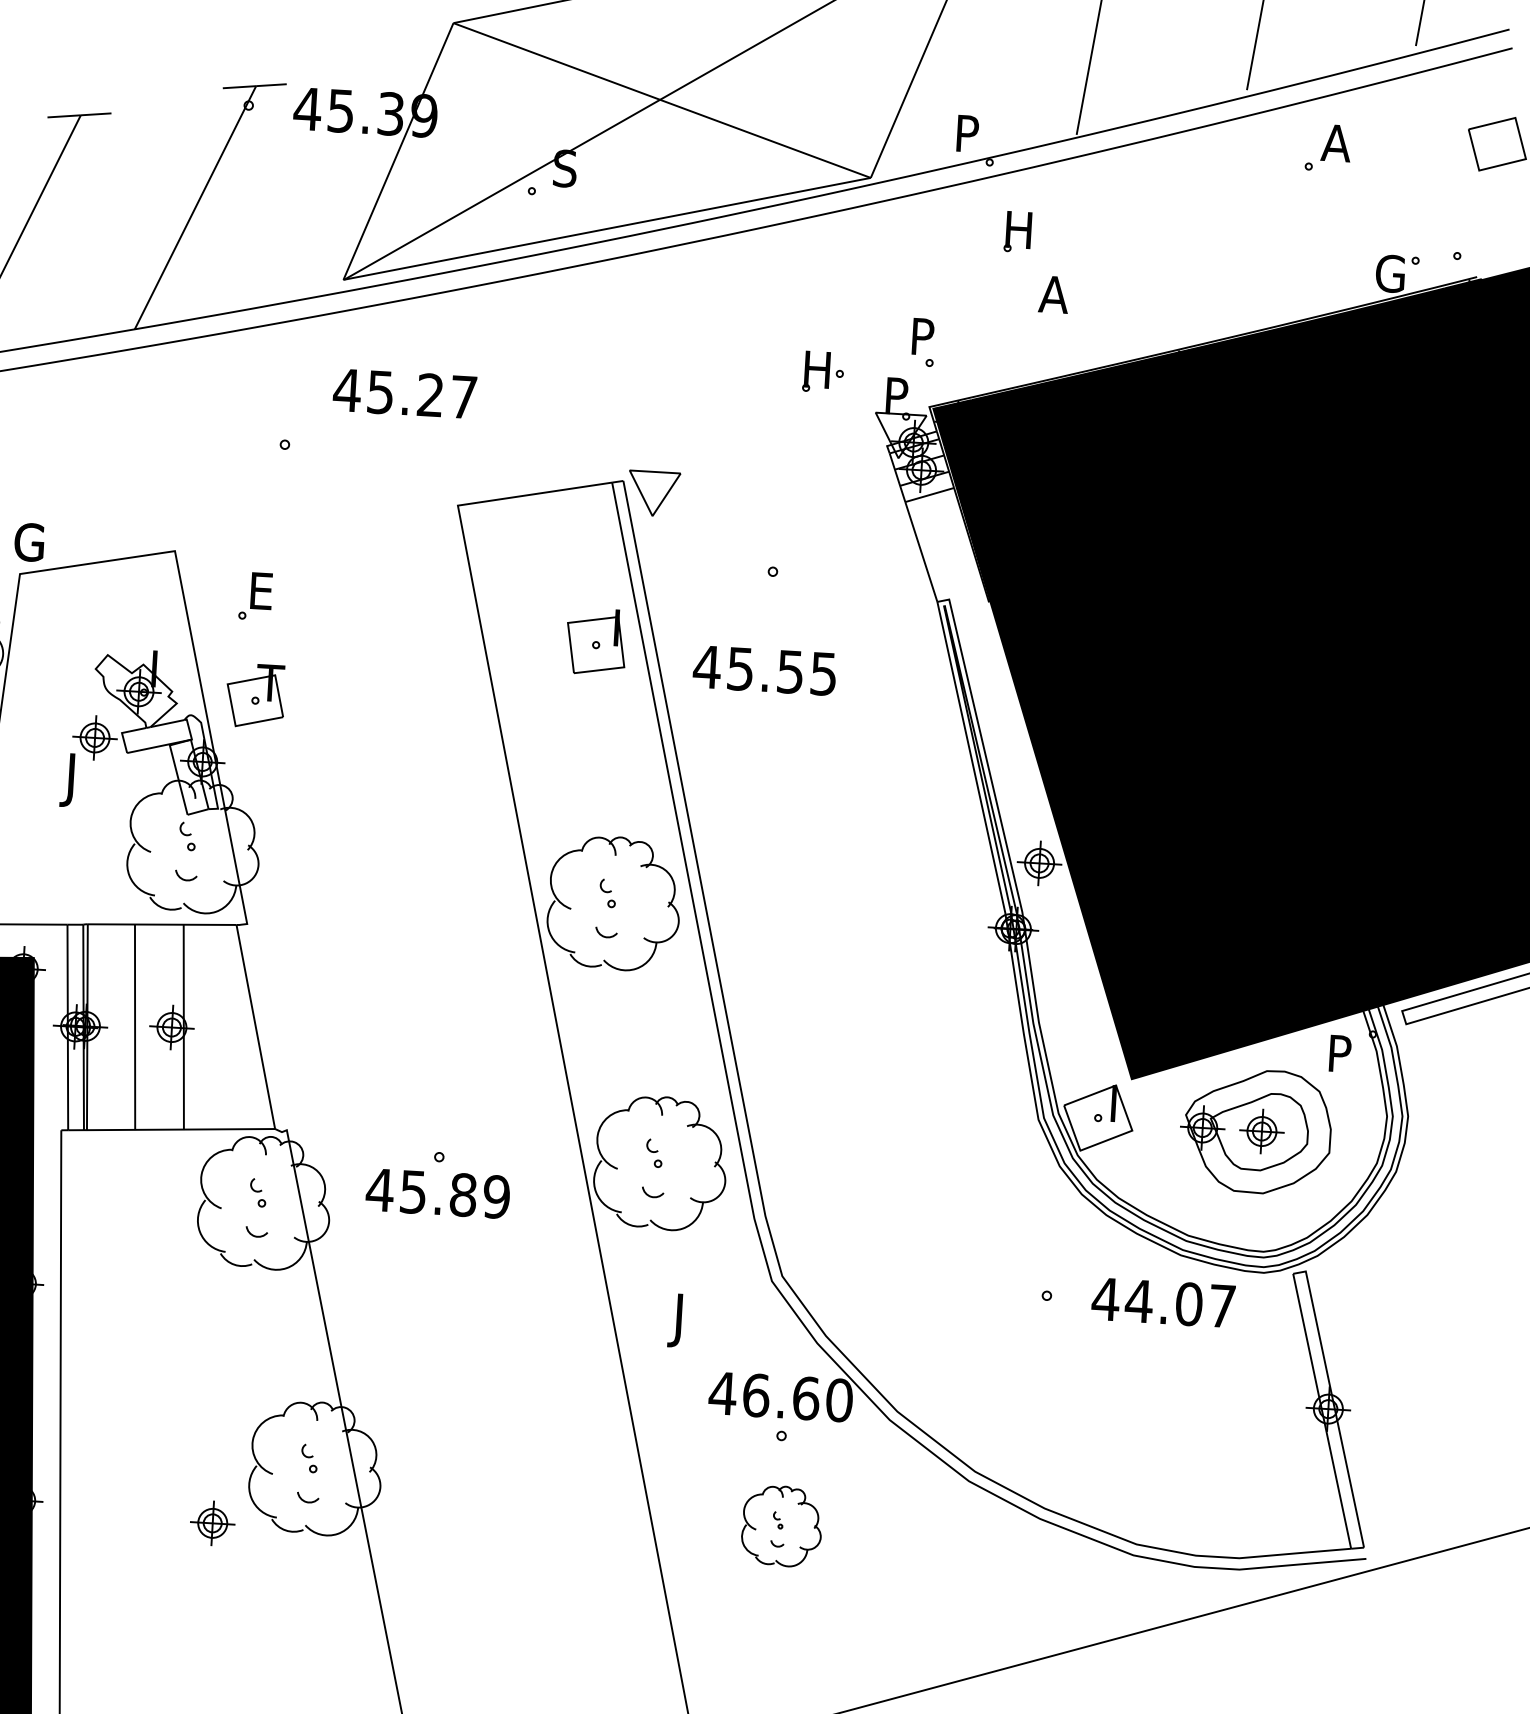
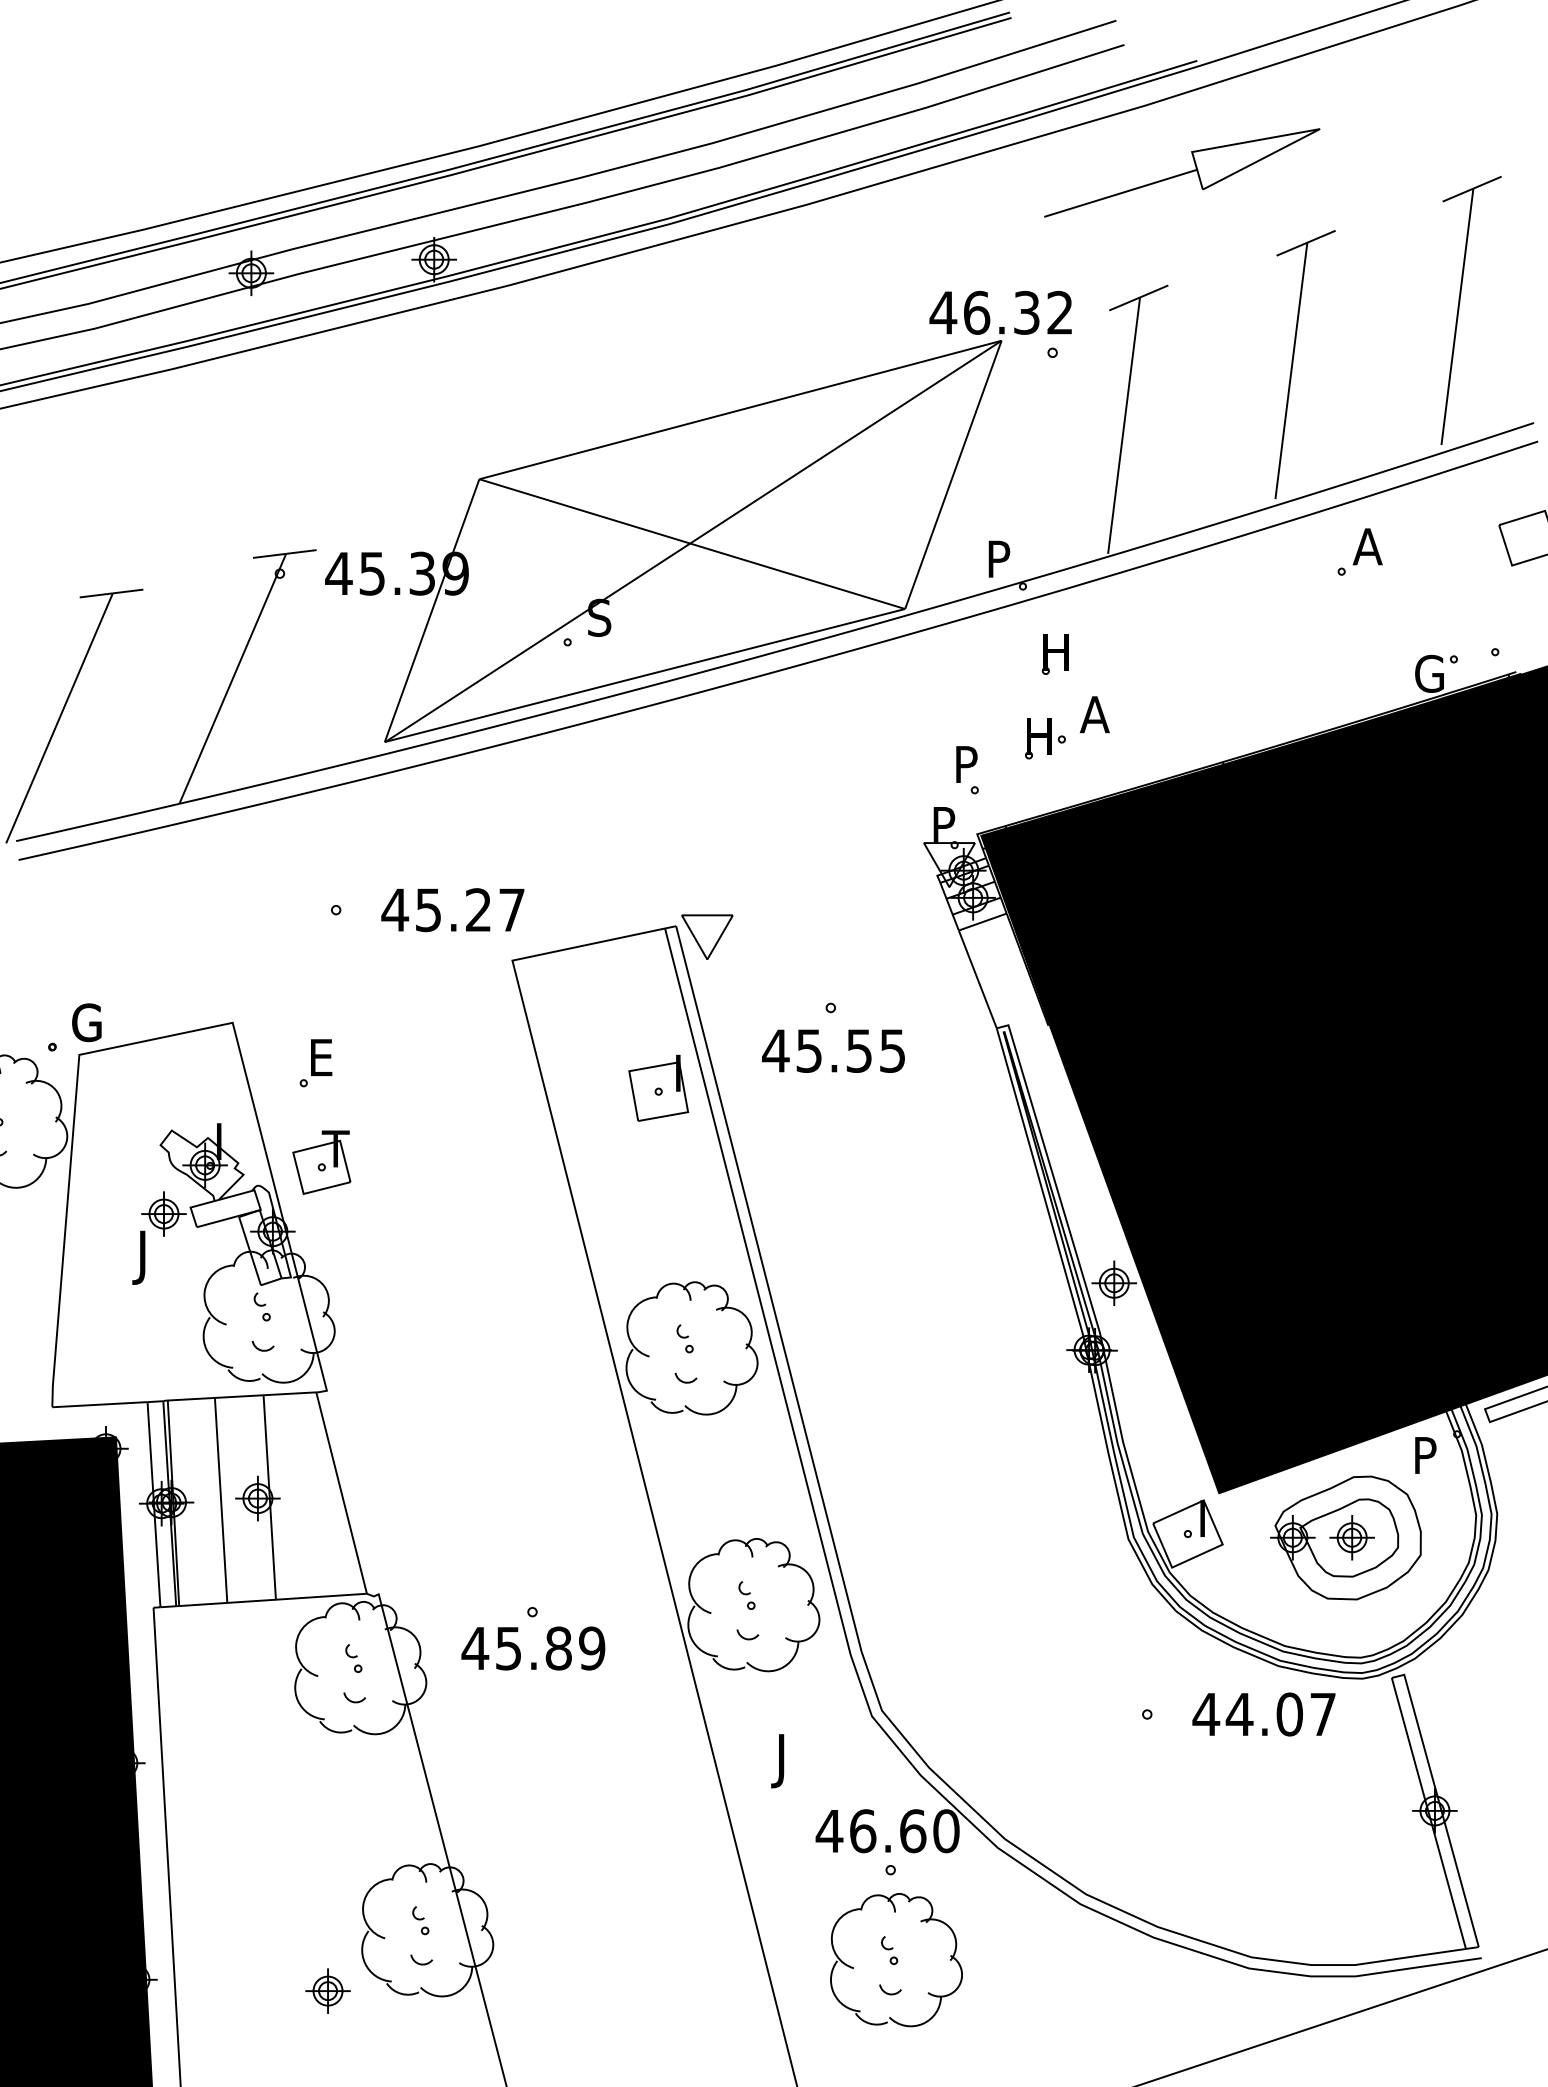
part: (823, 371) -> (1045, 738), moved
text: (404, 394) -> (452, 910), moved
text: (764, 669) -> (833, 1050), moved
part: (782, 1526) -> (896, 1960), size x1.67

